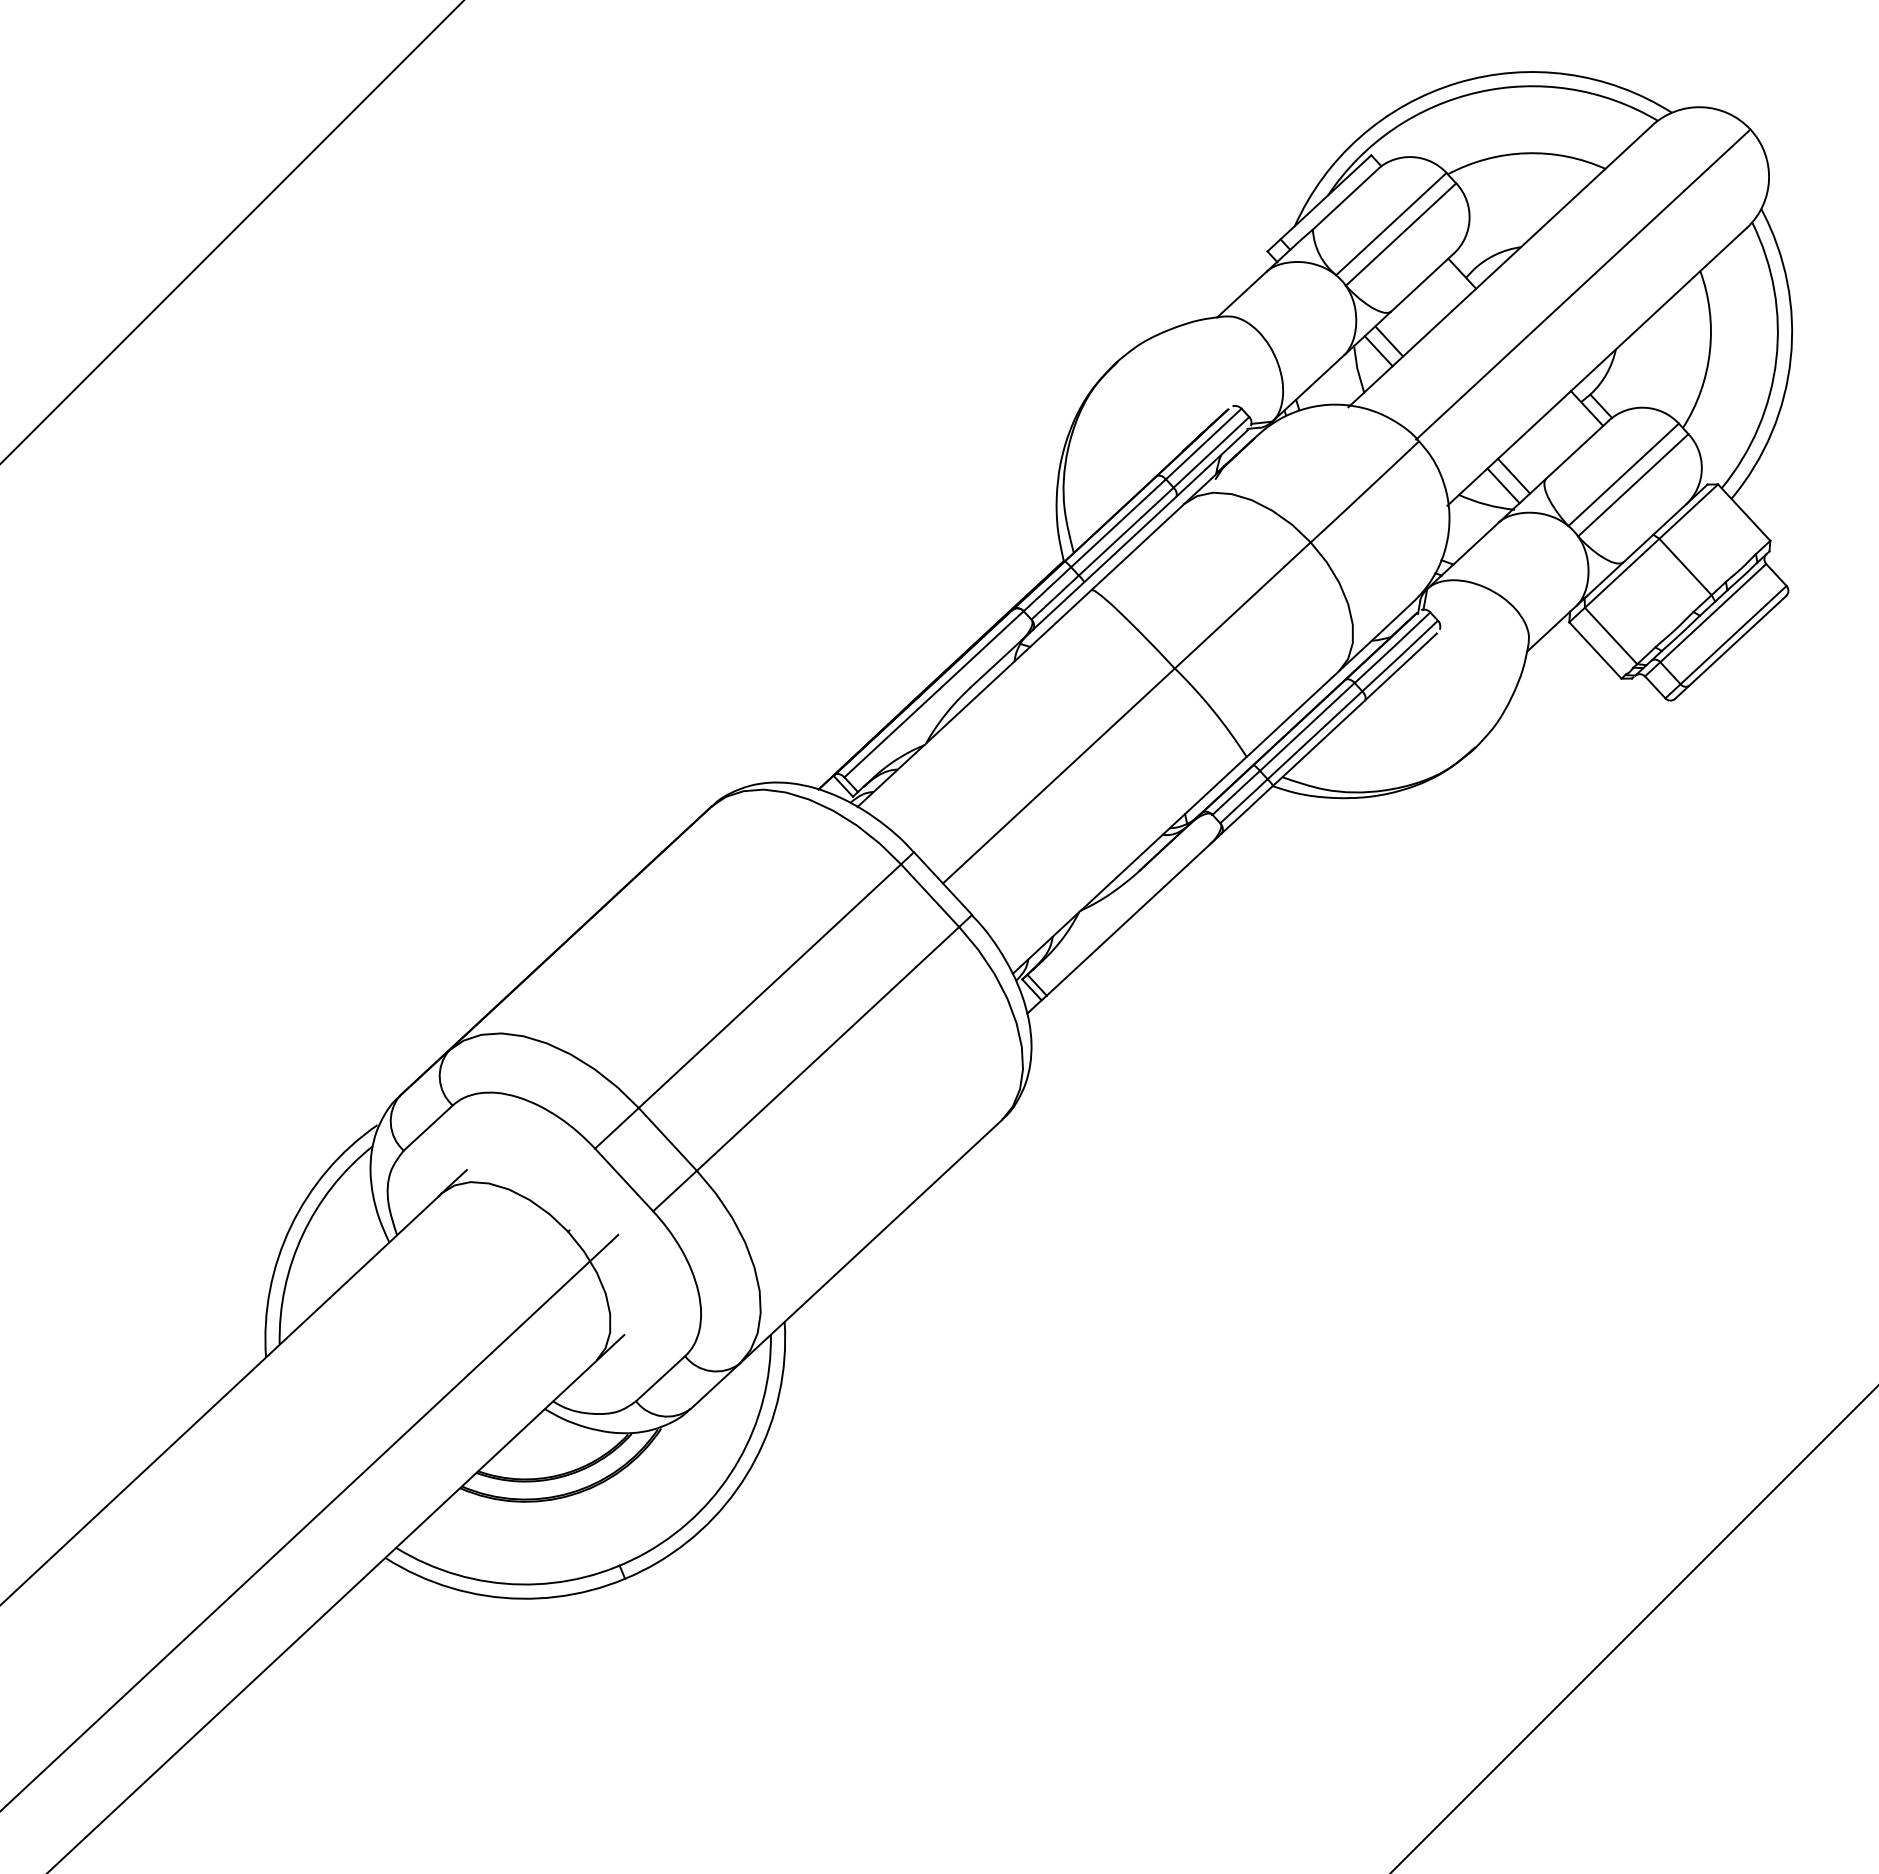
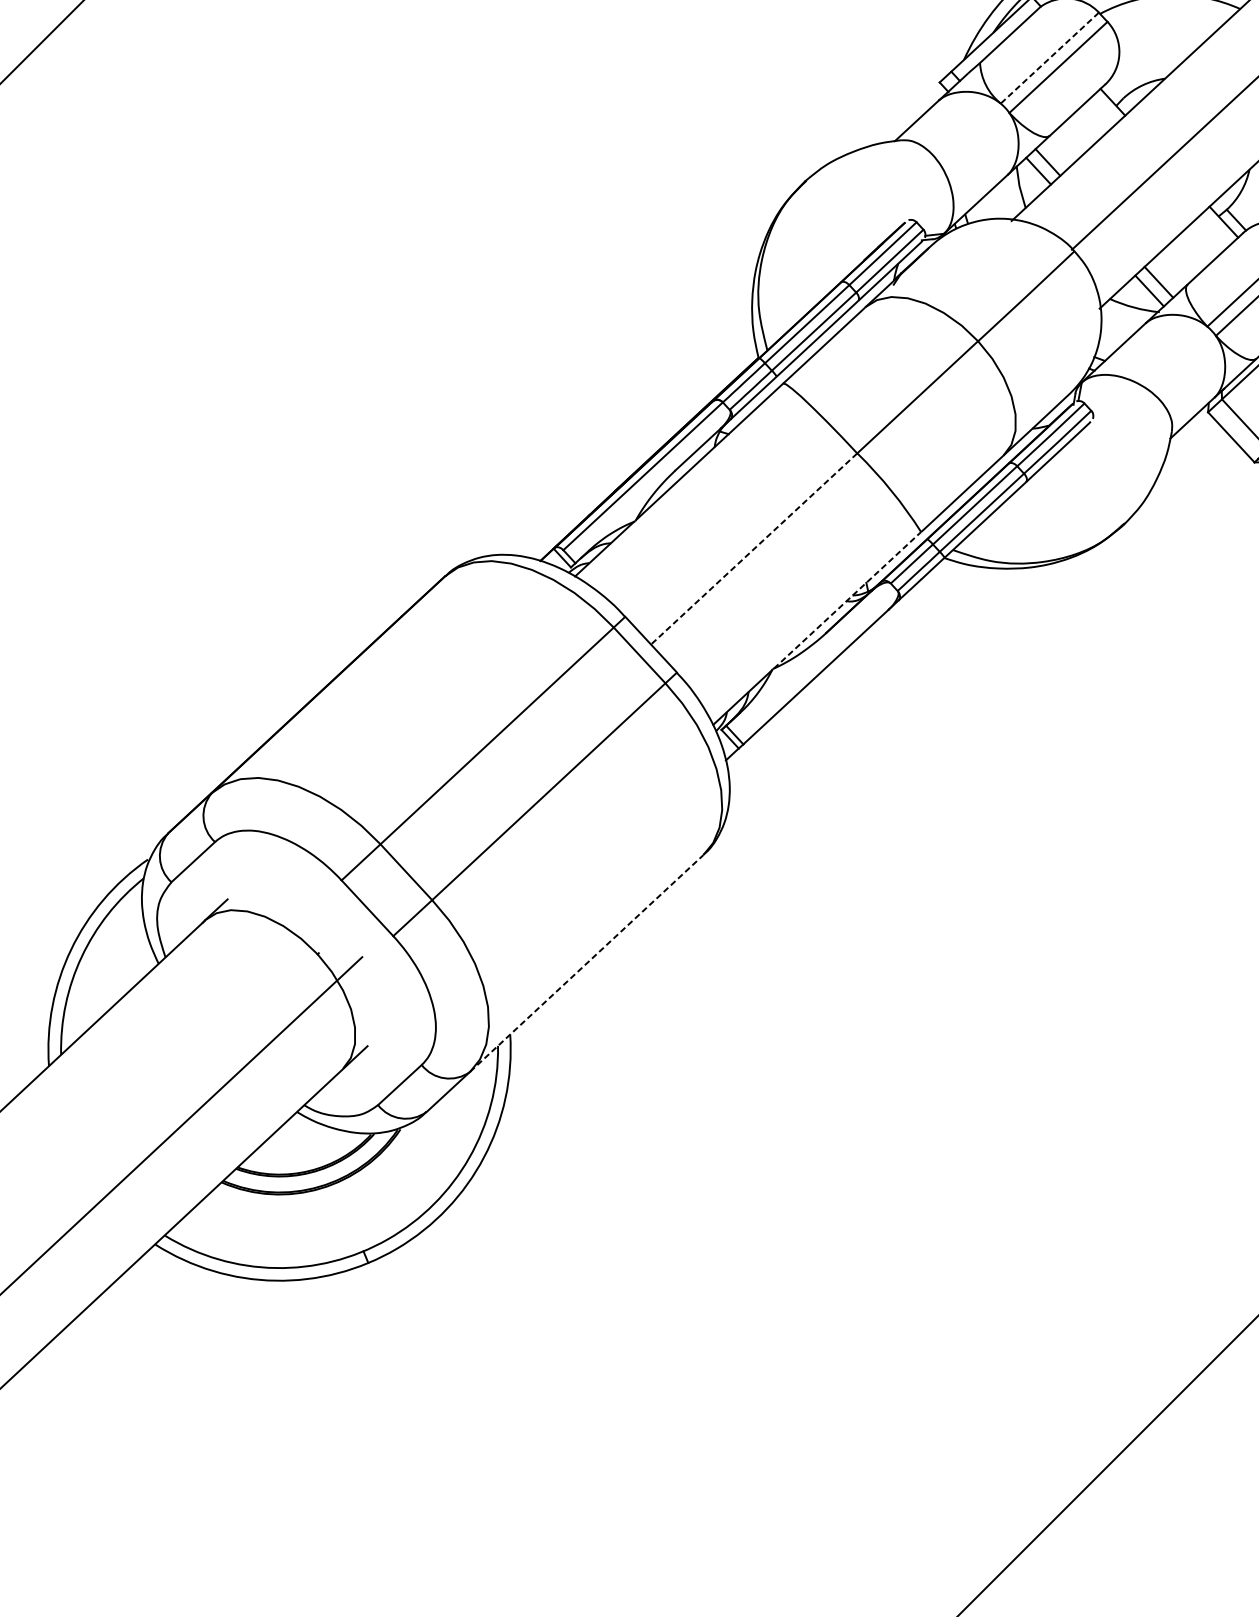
line: (1390, 224) -> (1049, 58), solid -> dashed
line: (1058, 776) -> (753, 549), solid -> dashed
line: (1163, 833) -> (847, 600), solid -> dashed
line: (871, 1241) -> (587, 962), solid -> dashed

